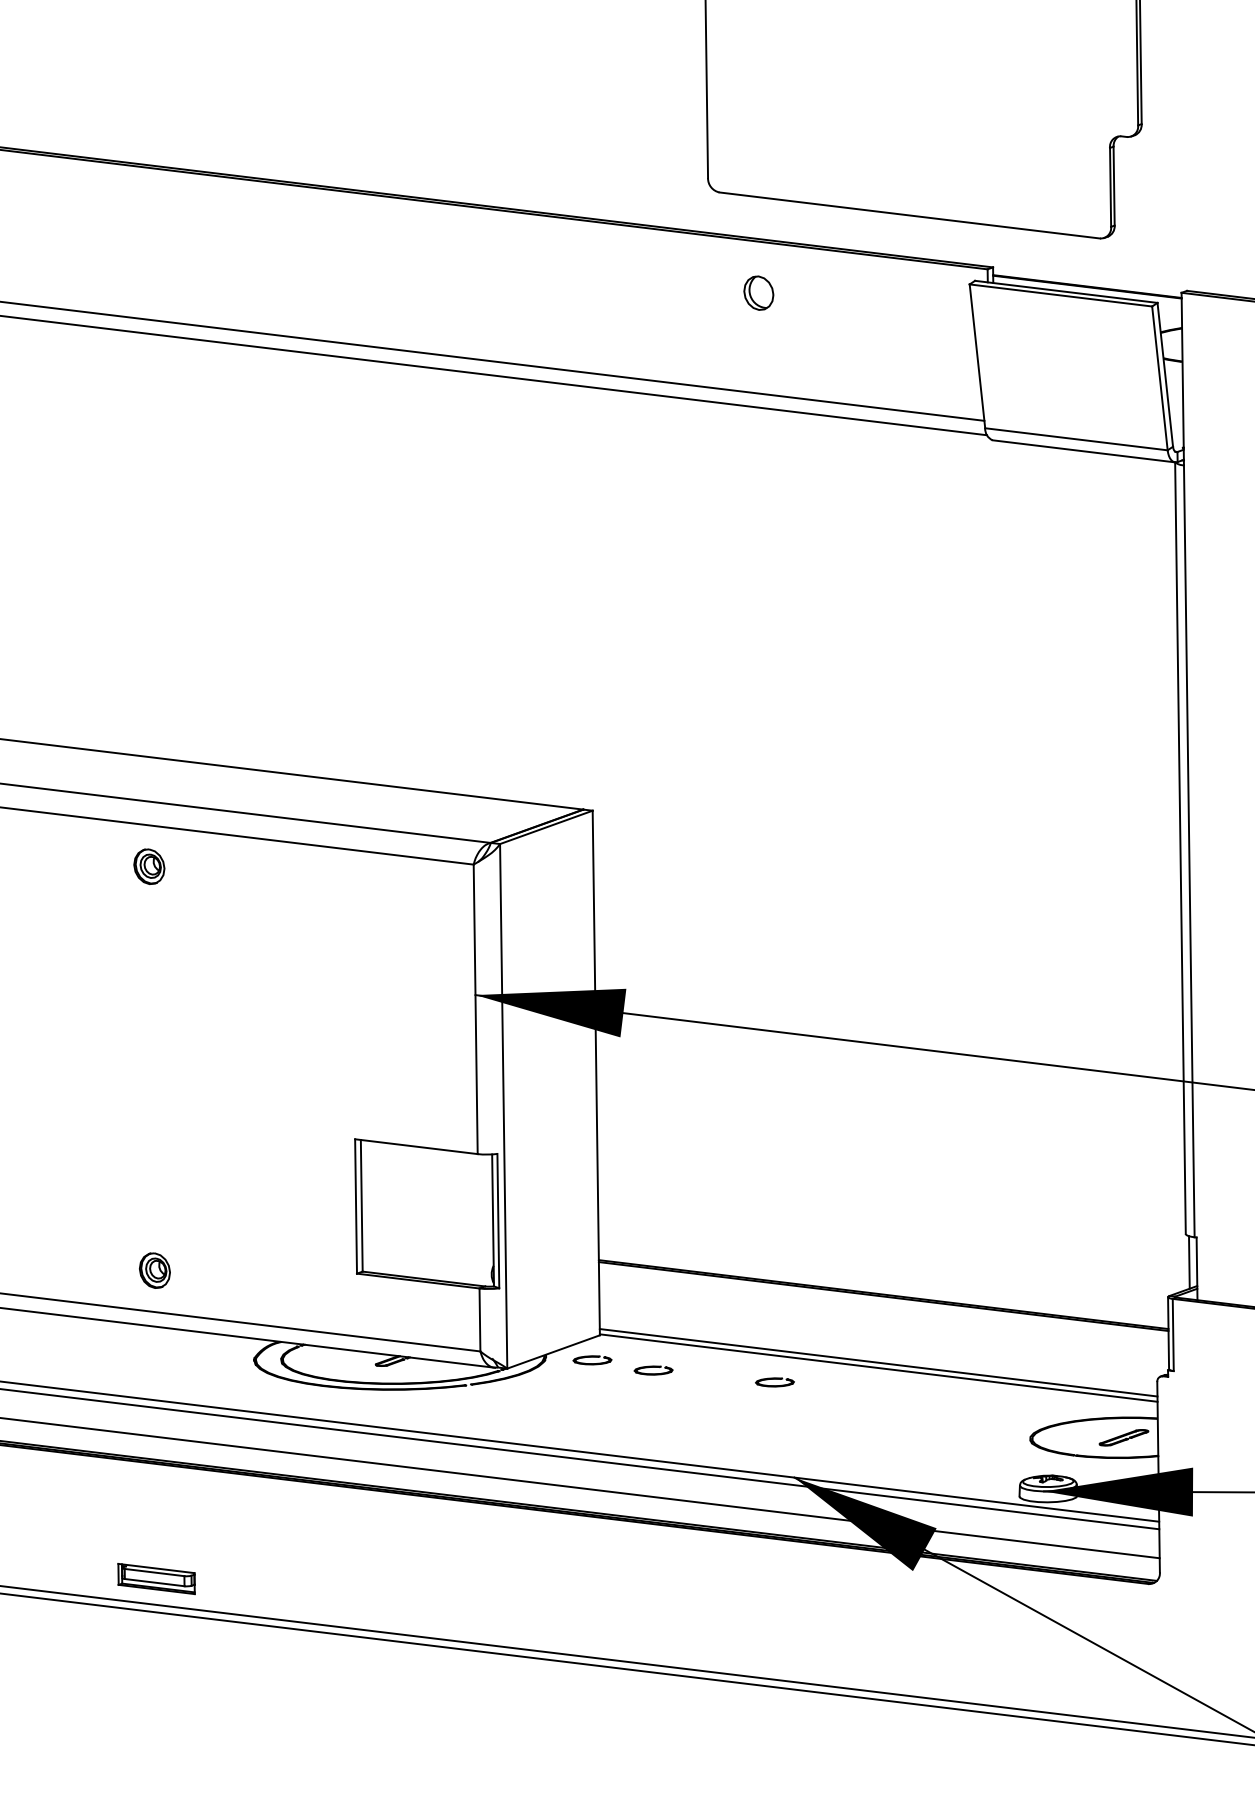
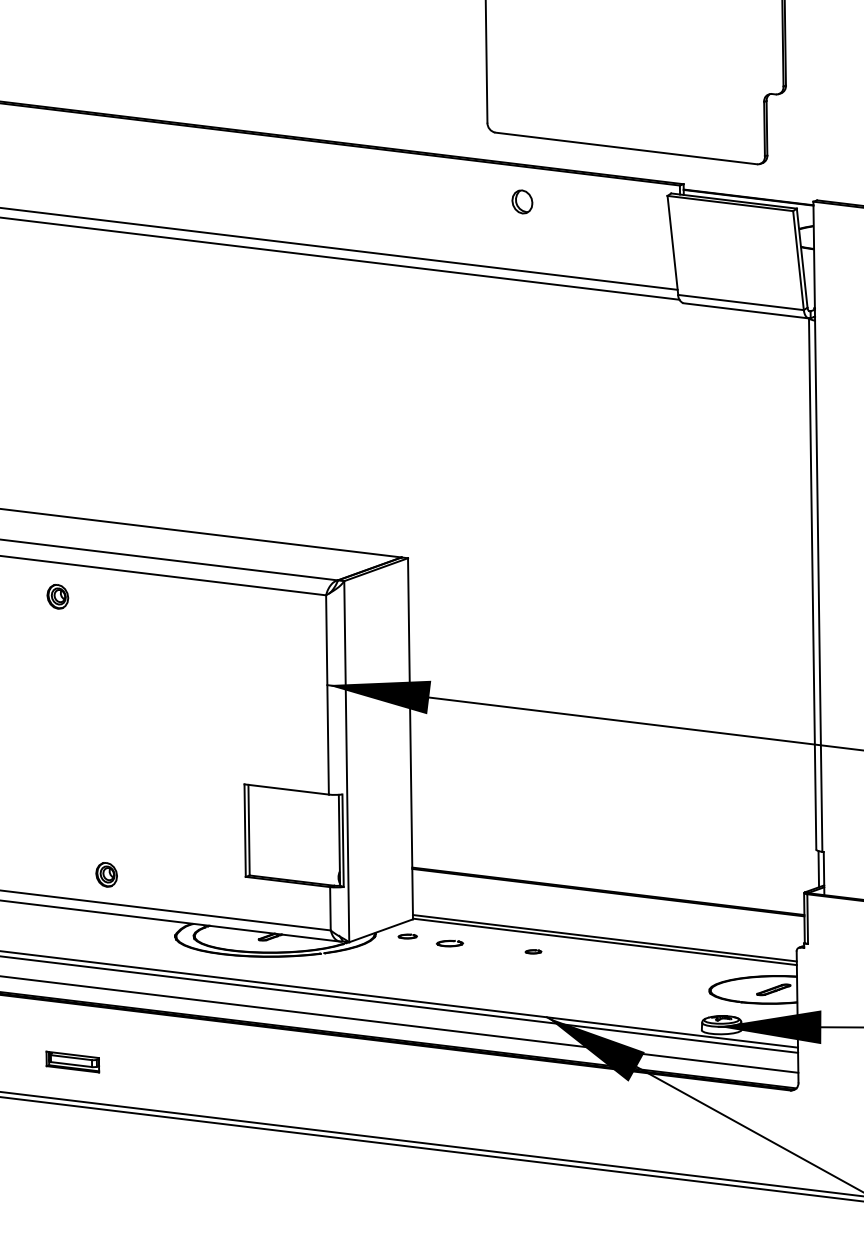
part: (148, 866) -> (57, 596), moved
part: (591, 1360) -> (407, 936), size x0.7
part: (774, 1382) -> (533, 951), size x0.6
part: (156, 1578) -> (72, 1061), moved

